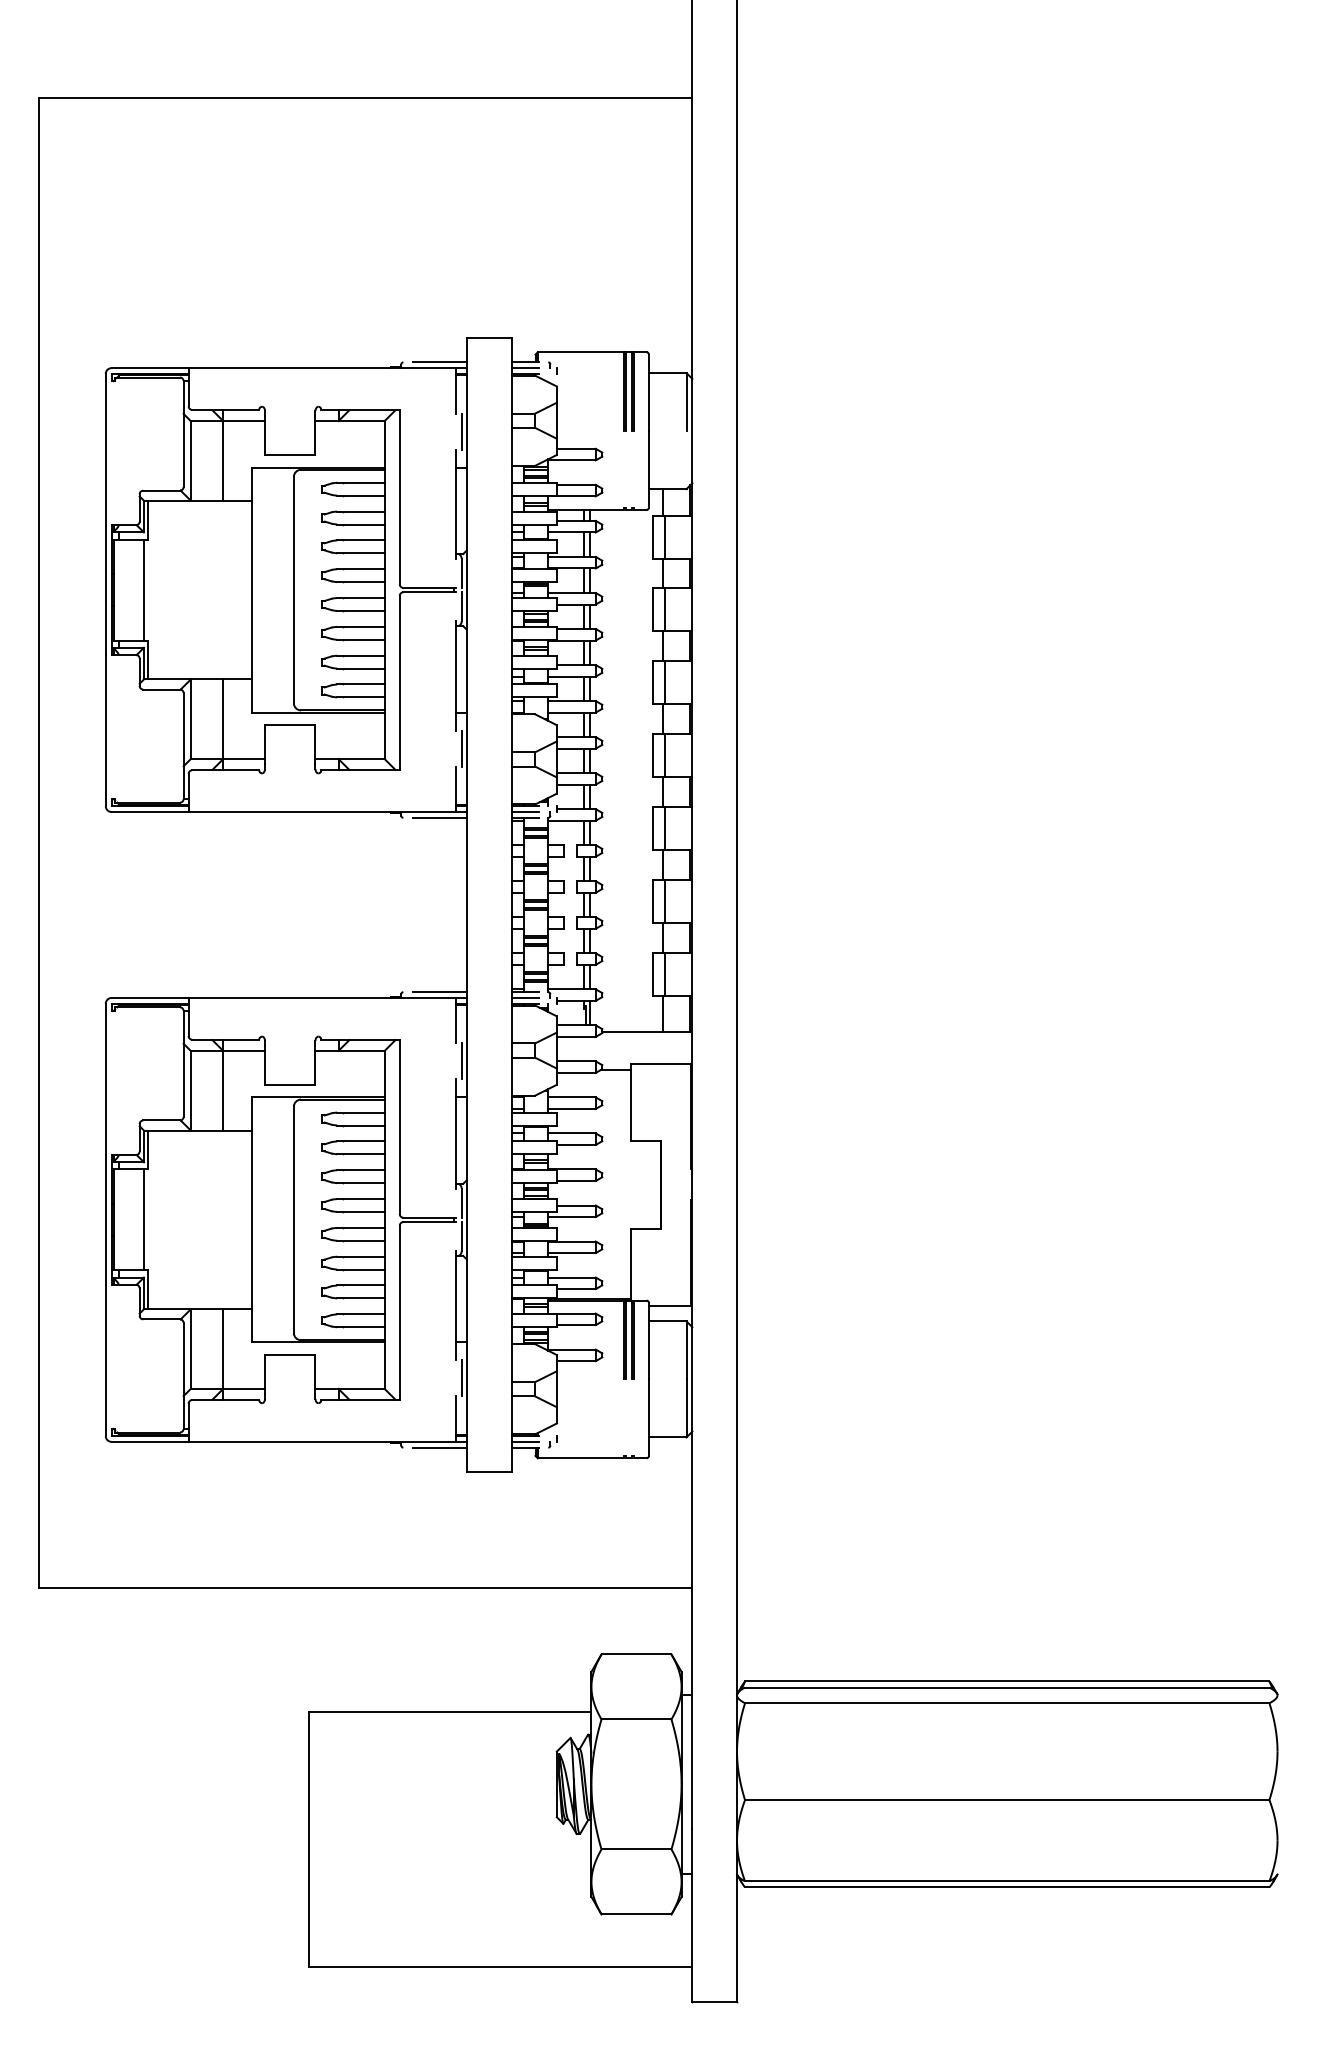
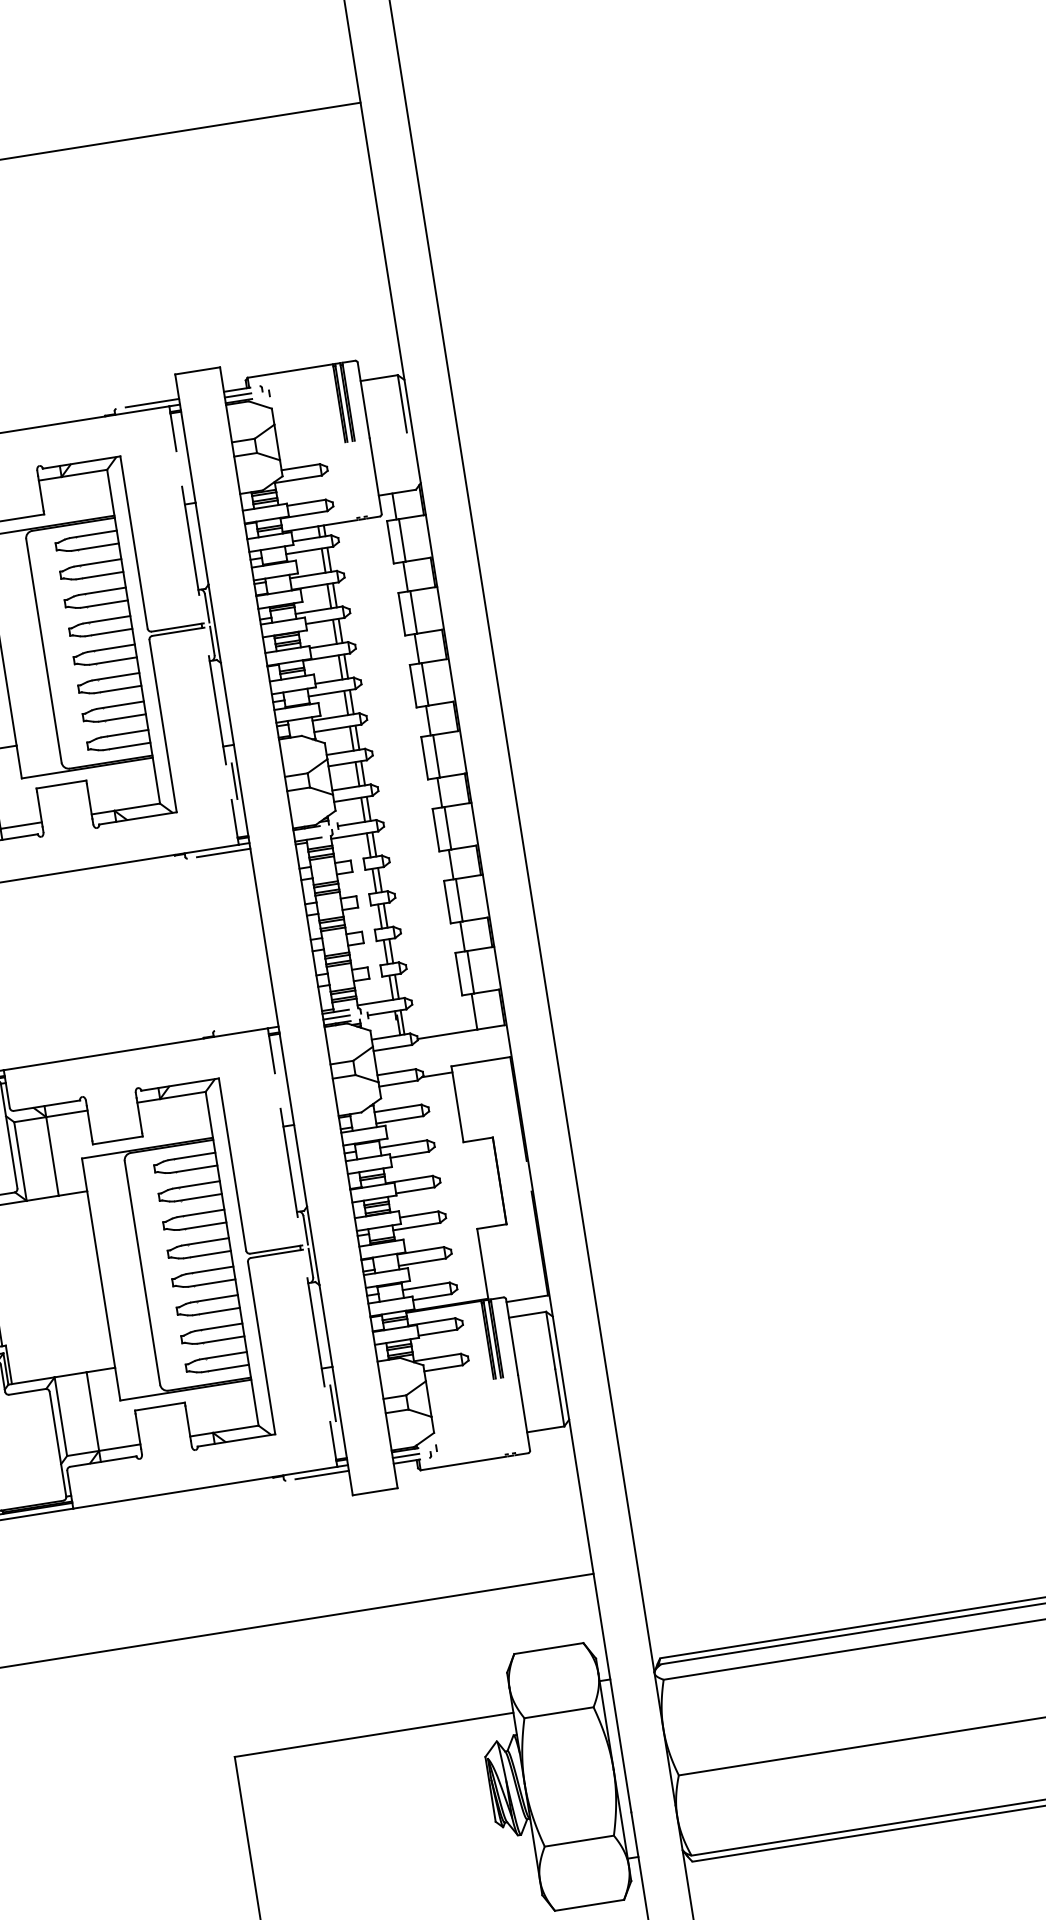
line: (461, 431) -> (184, 468), removed
line: (525, 812) -> (307, 834), removed
line: (439, 992) -> (250, 1025), removed
line: (461, 1061) -> (283, 1090), removed

